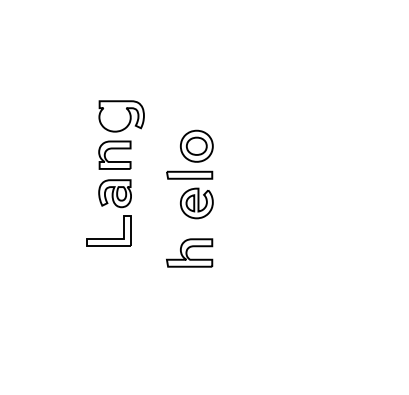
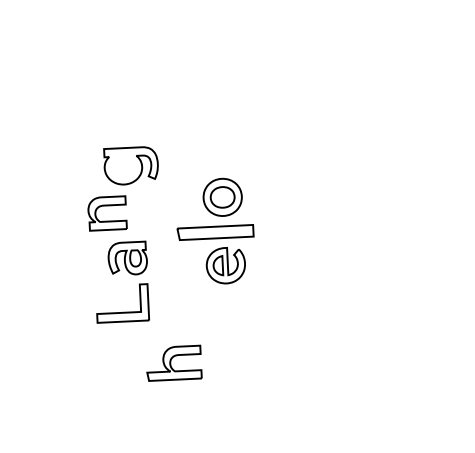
part: (114, 154) -> (106, 212), moved
part: (189, 174) -> (215, 231), size x1.4
part: (189, 252) -> (173, 362), moved

